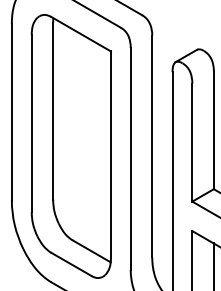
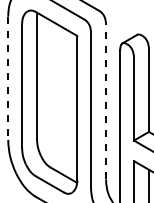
line: (12, 112) -> (8, 78), solid -> dashed
line: (152, 145) -> (106, 101), solid -> dashed

